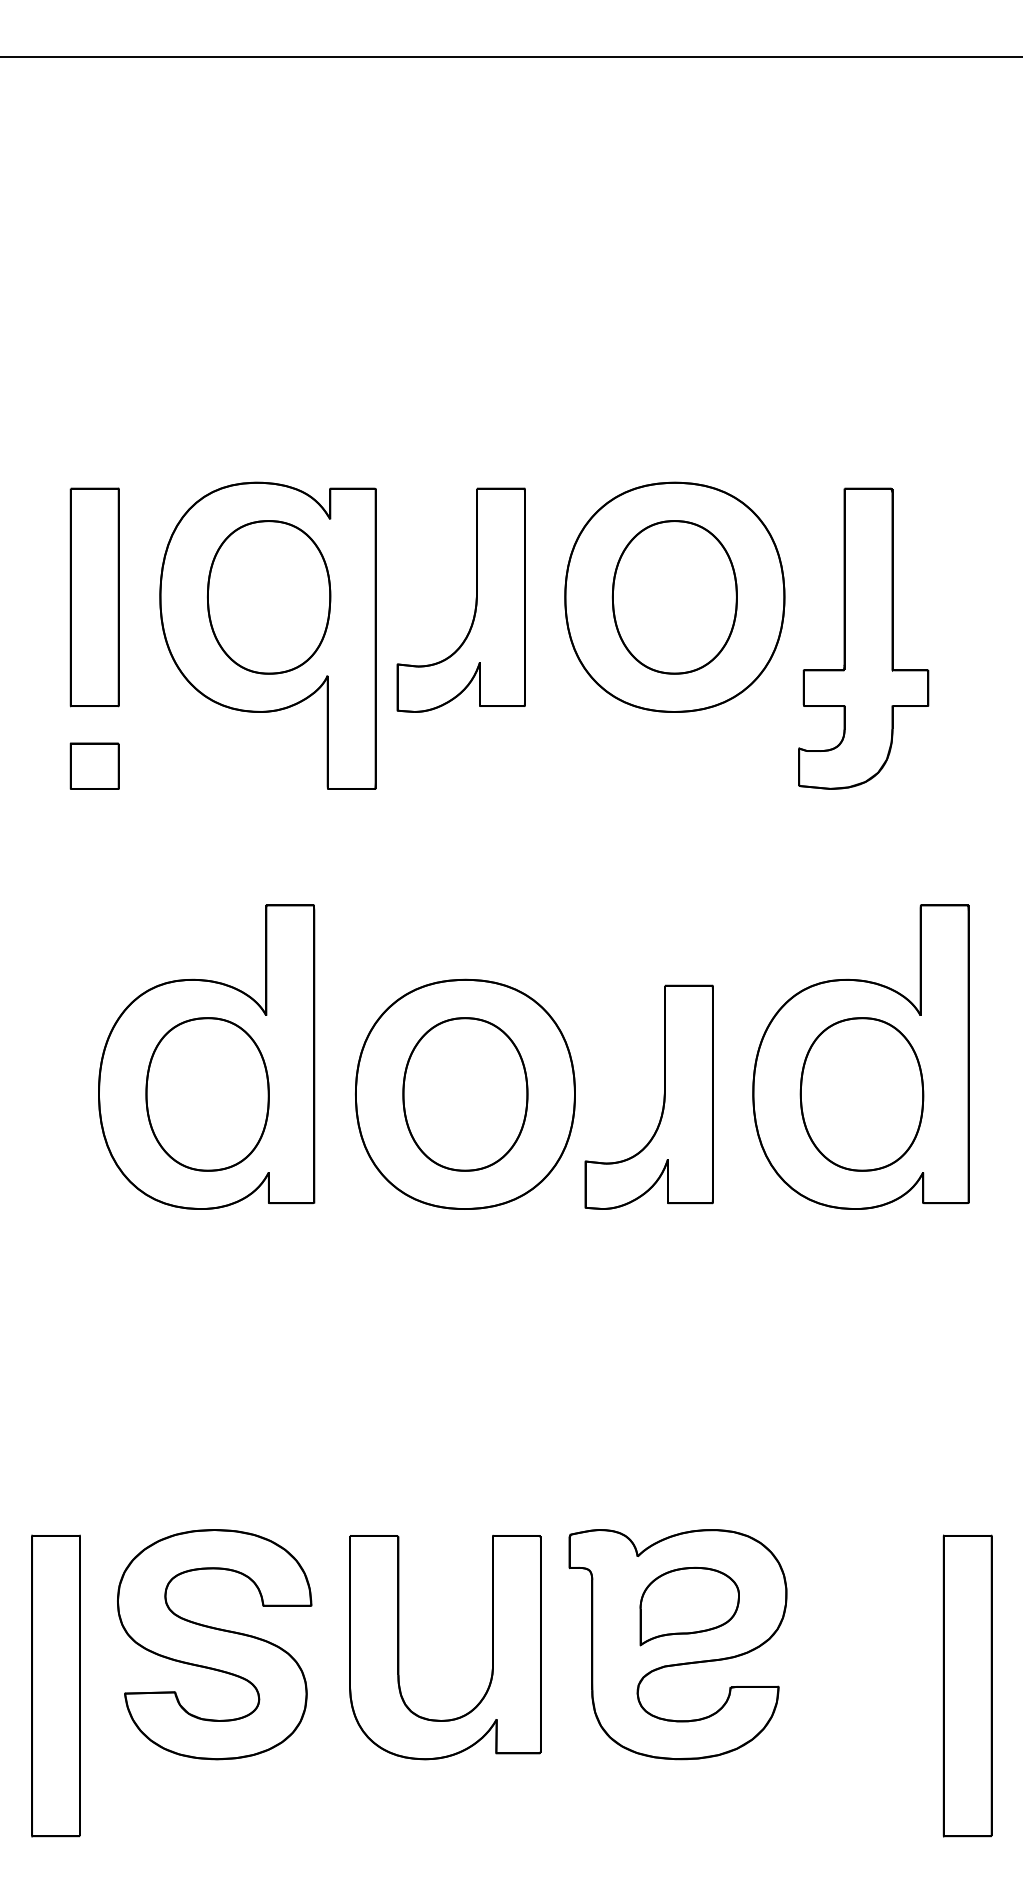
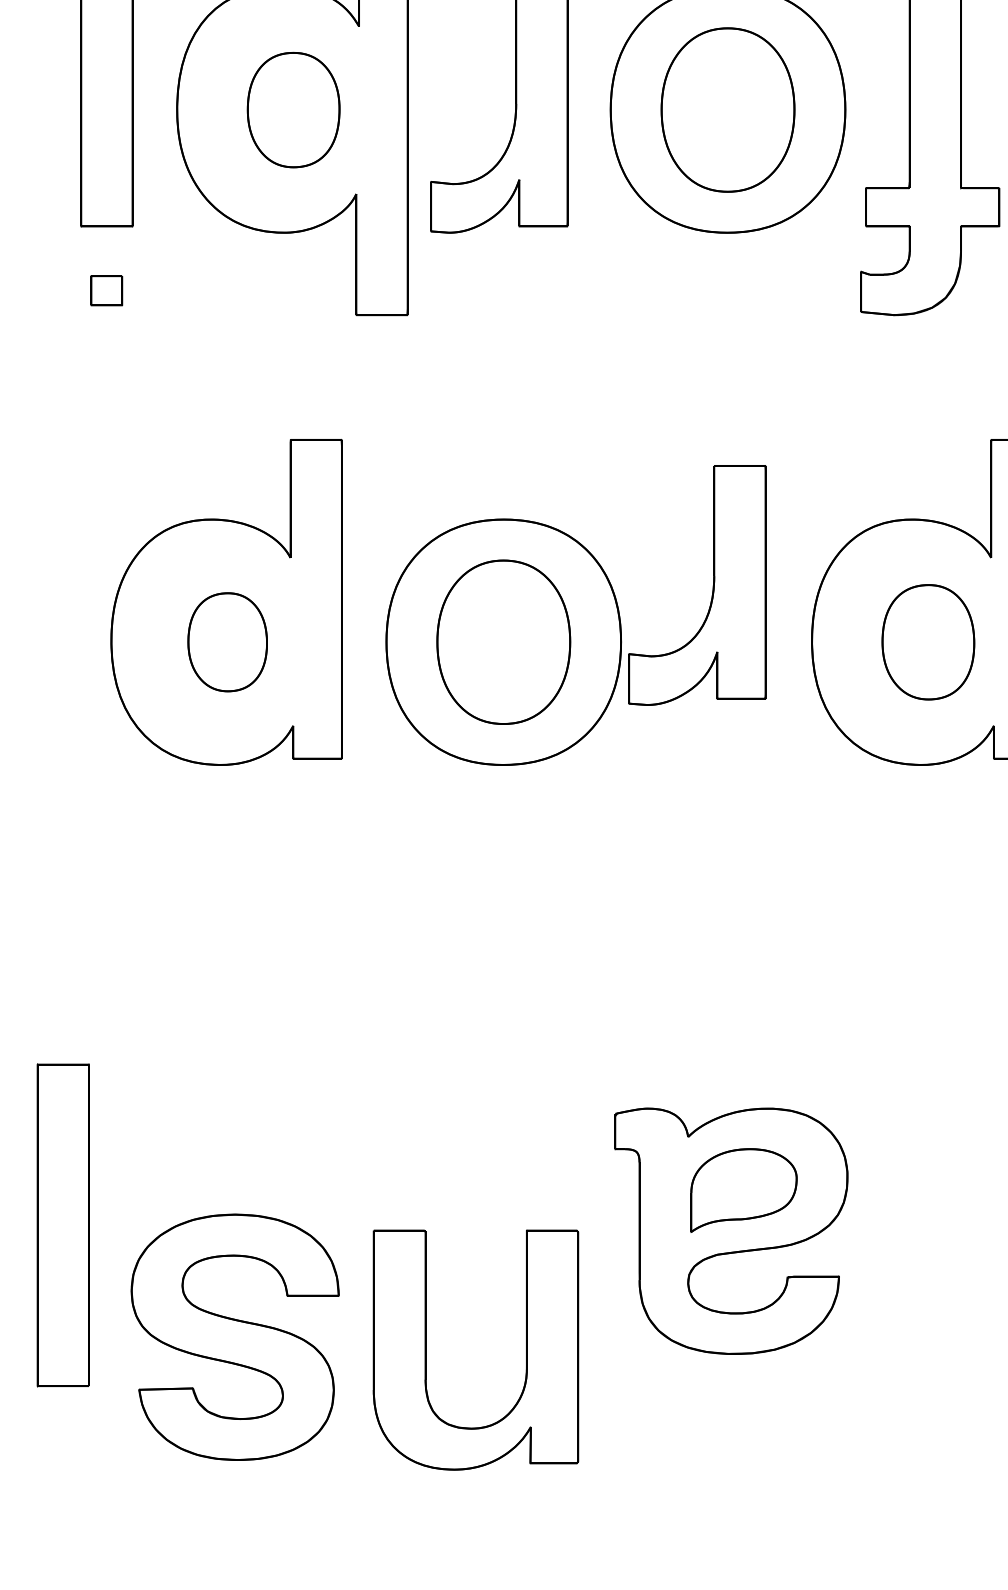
part: (269, 597) -> (294, 110), size x0.7
part: (94, 765) -> (106, 290), size x0.6
part: (207, 1094) -> (227, 642), size x0.6
part: (861, 1094) -> (927, 642), size x0.7
part: (663, 1096) -> (712, 584), moved
part: (214, 1644) -> (235, 1337), moved
part: (399, 1647) -> (426, 1350), moved
part: (55, 1685) -> (62, 1224), moved

